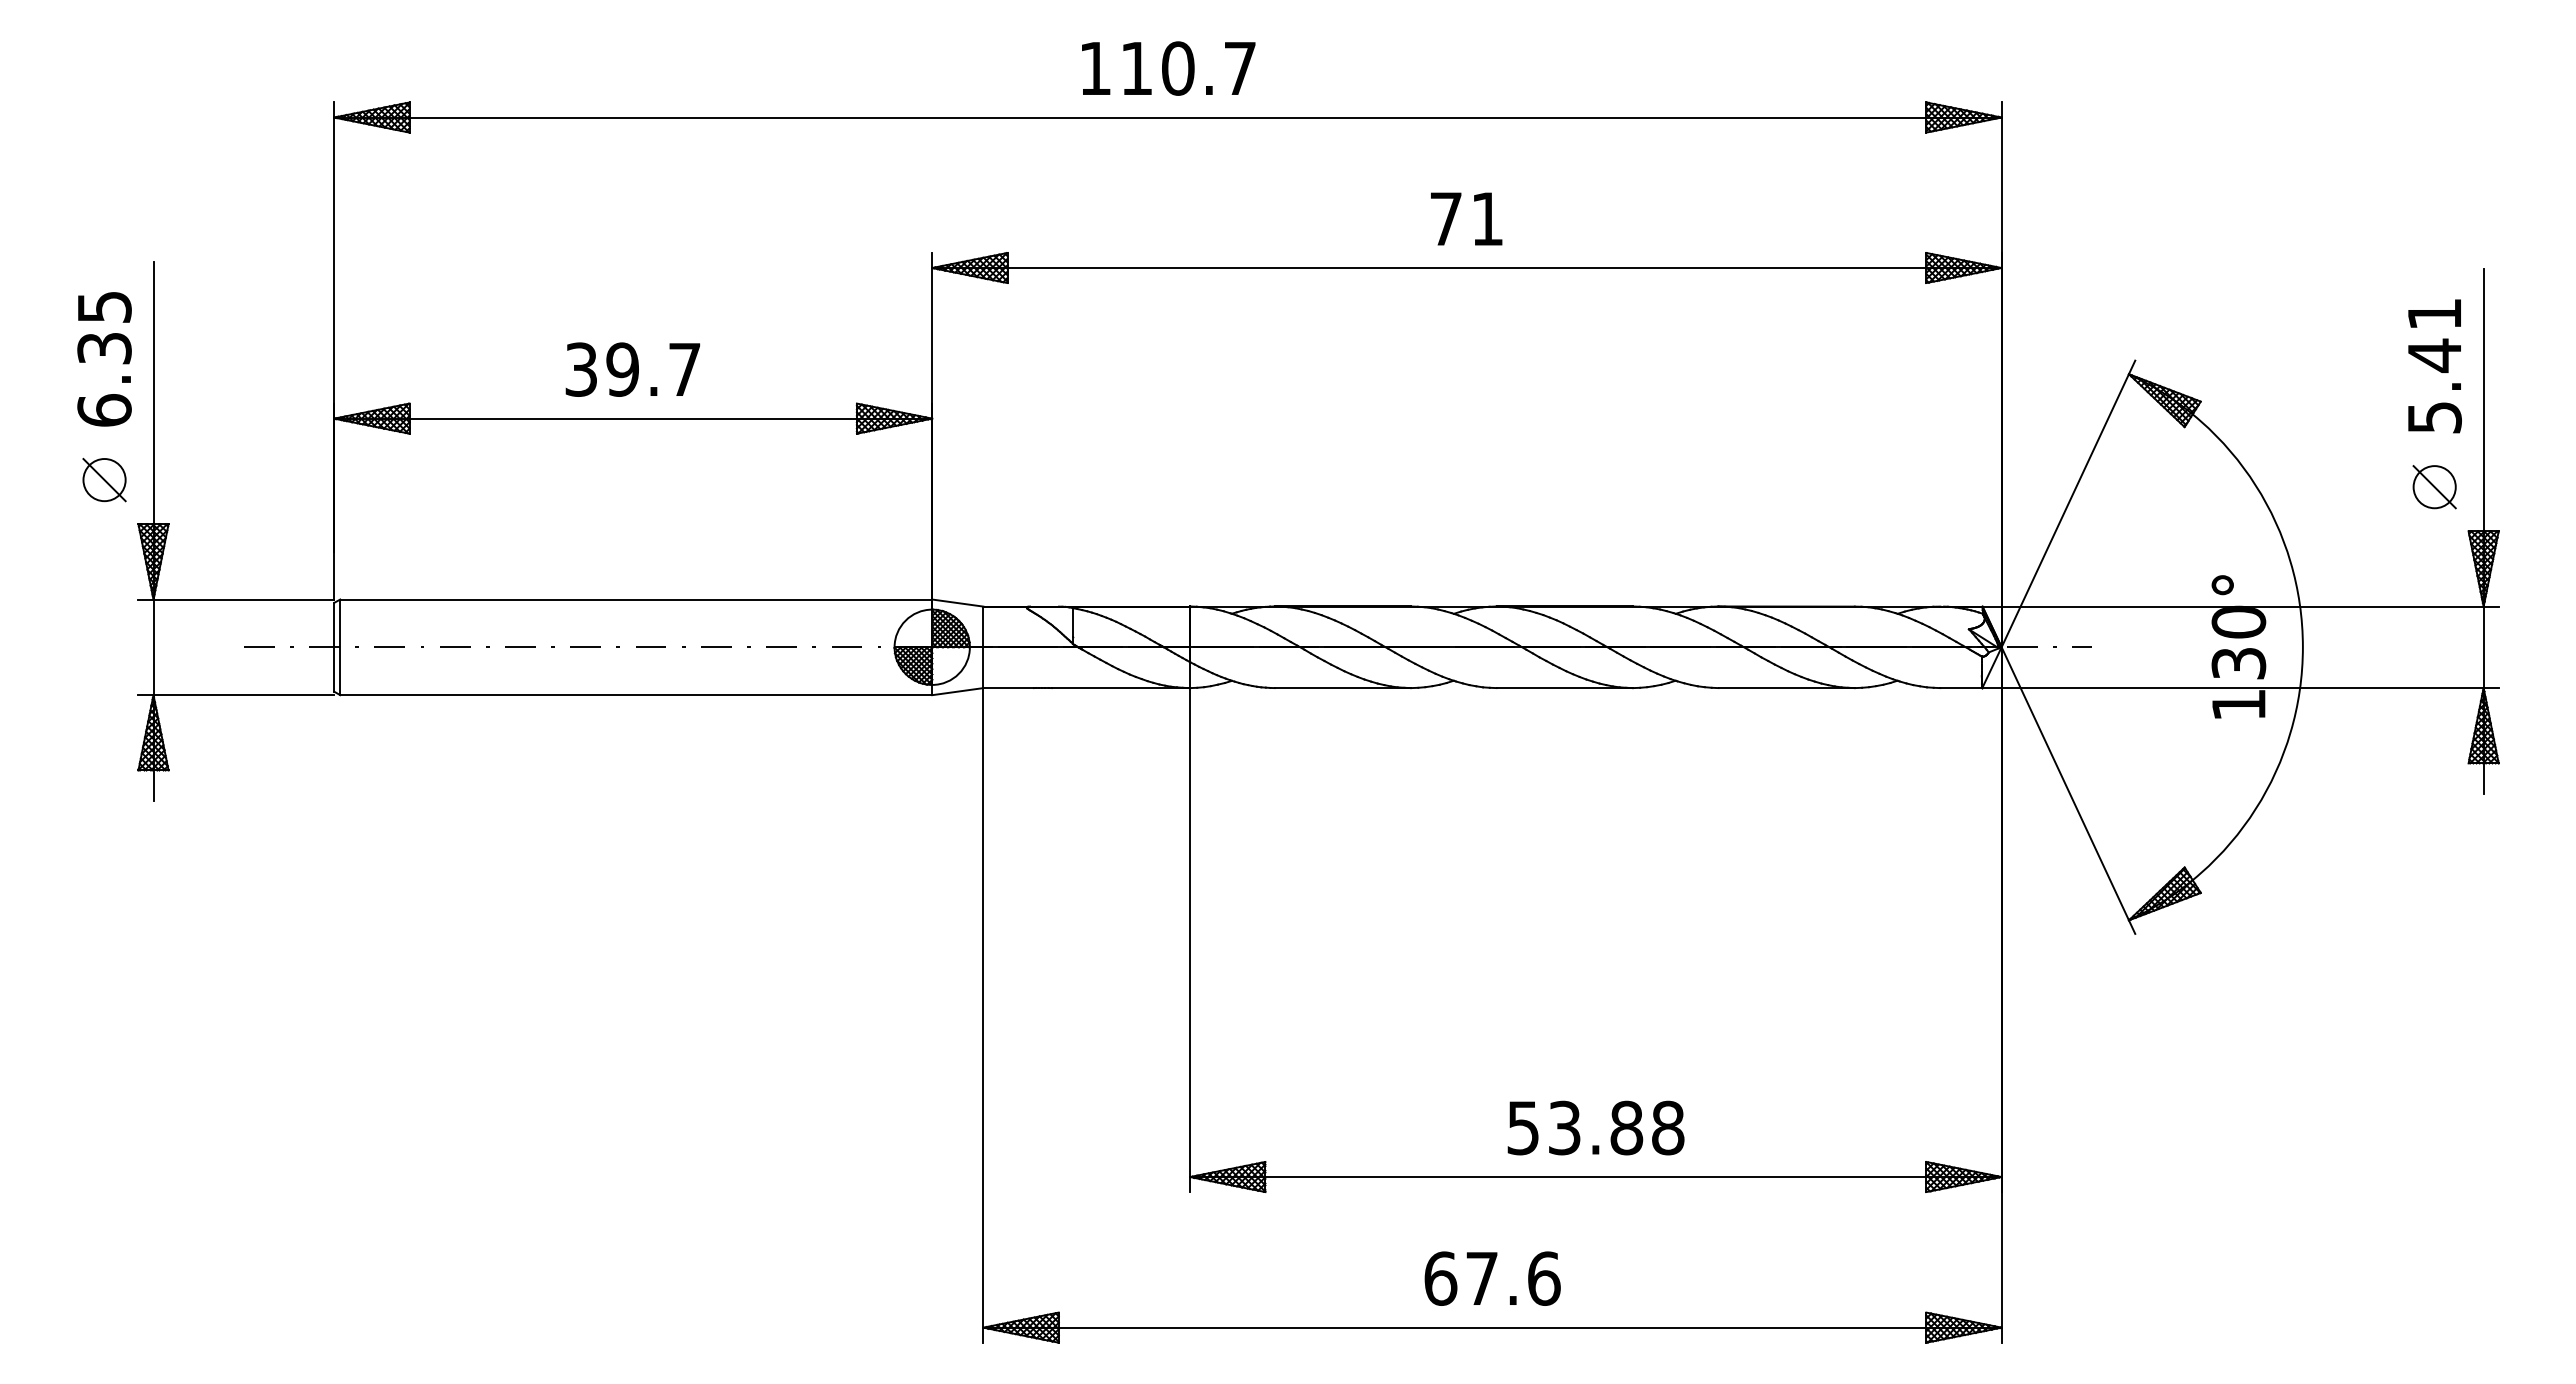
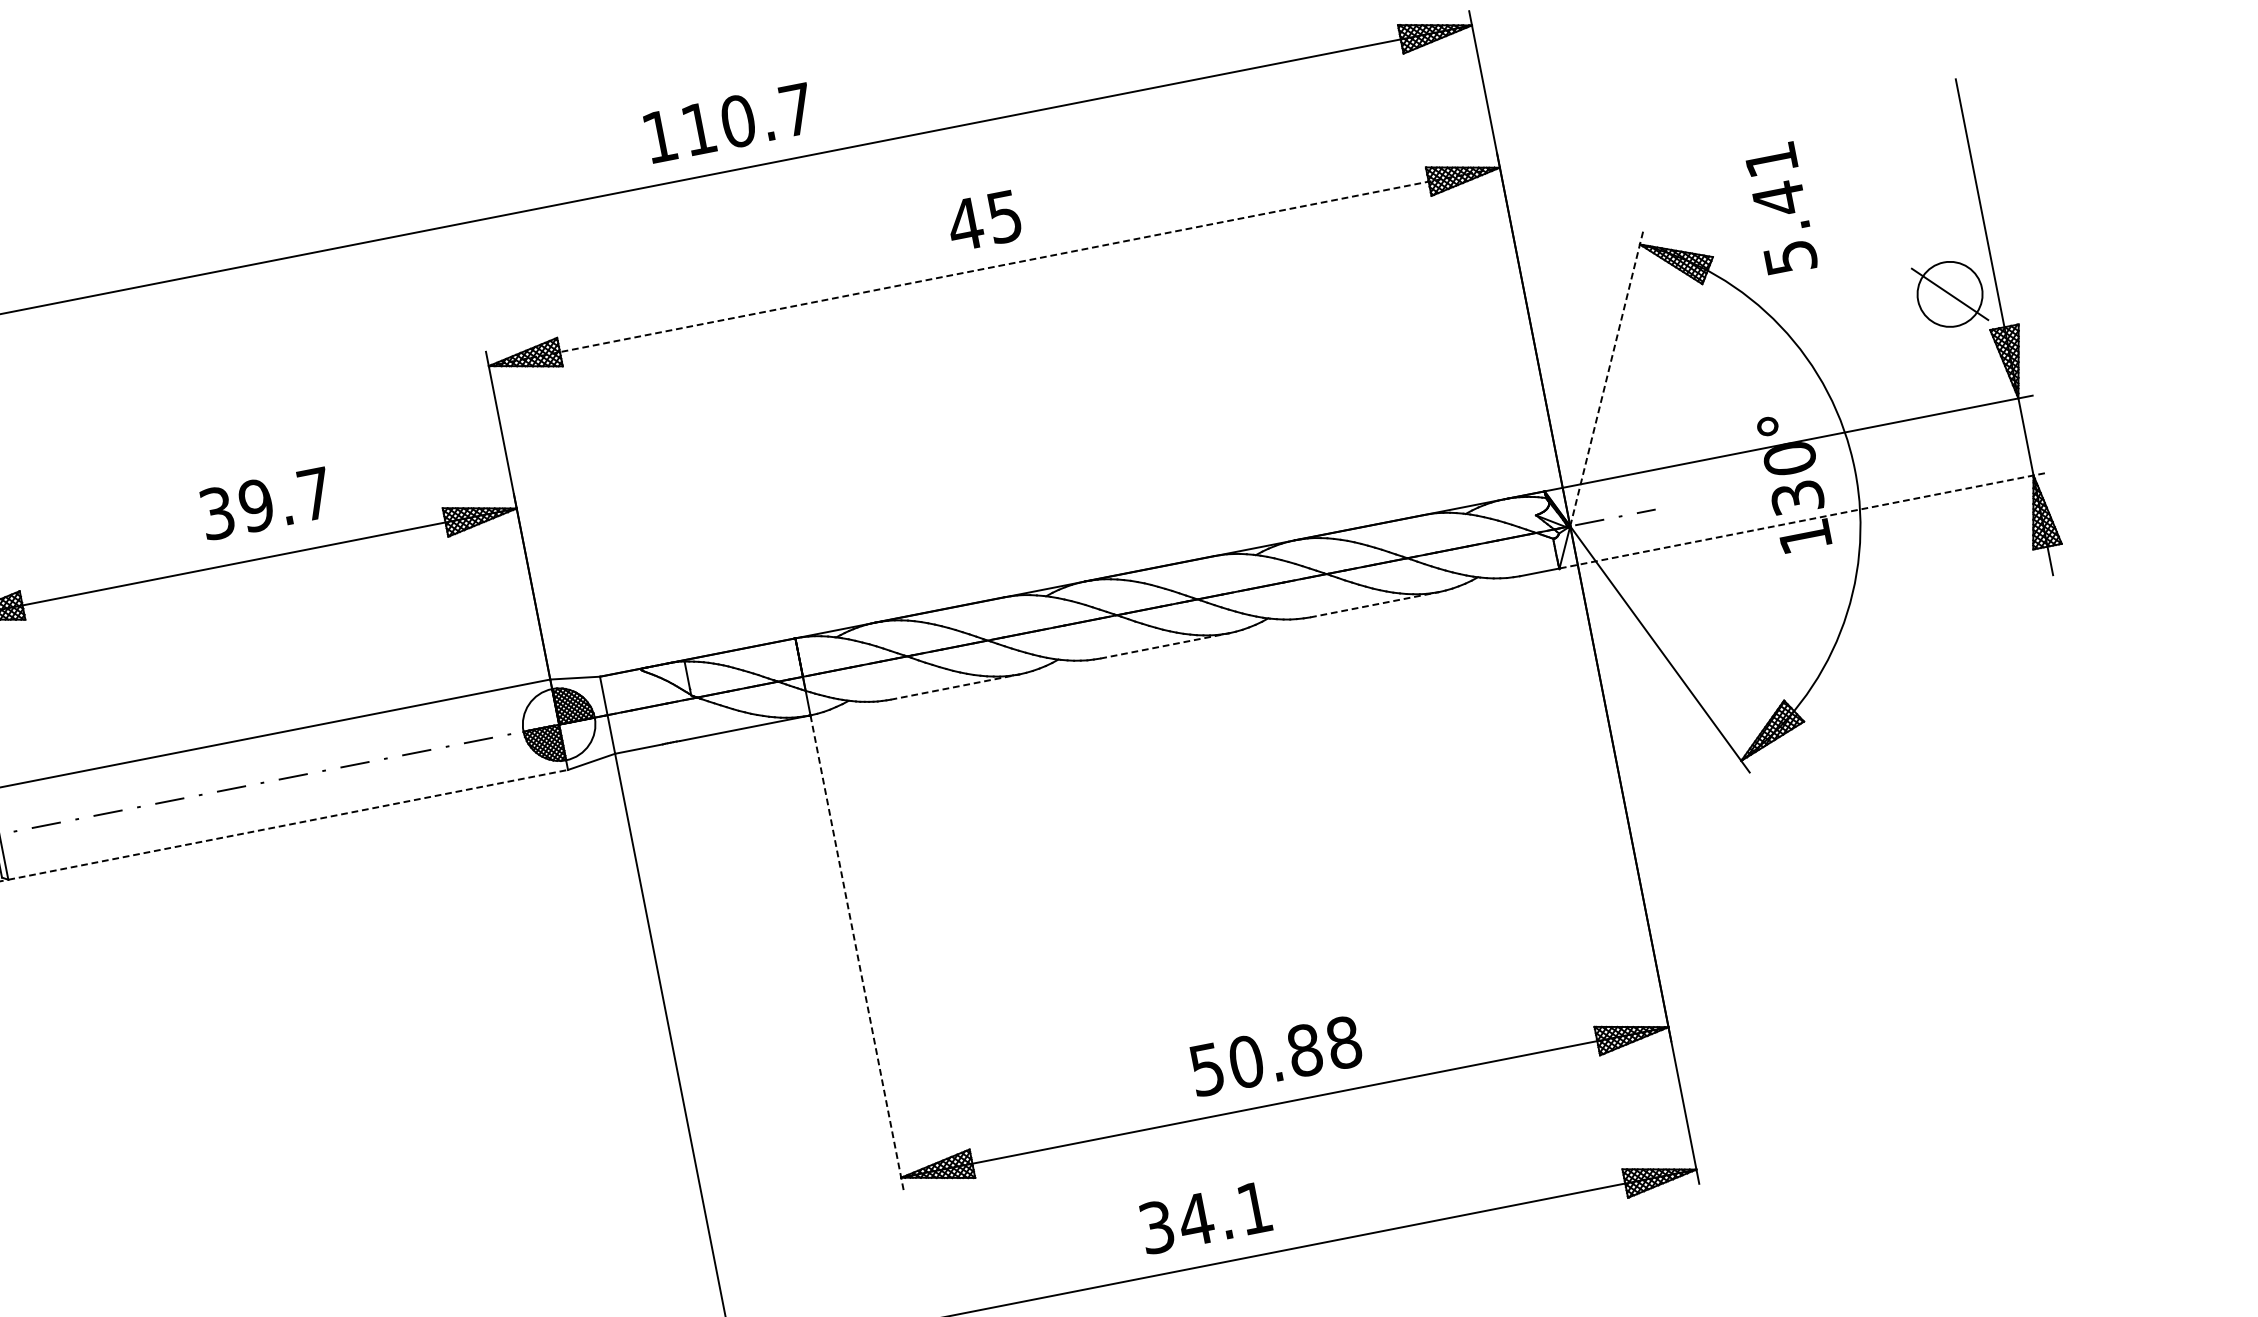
text: (1168, 68) -> (729, 123), moved
text: (1465, 219) -> (983, 221), 71 -> 45
line: (1466, 268) -> (994, 267), solid -> dashed
text: (2434, 366) -> (1780, 209), moved
text: (632, 369) -> (265, 503), moved
part: (2434, 487) -> (1949, 294), size x1.6
line: (2068, 503) -> (1606, 377), solid -> dashed
line: (1343, 688) -> (955, 687), solid -> dashed
line: (1565, 688) -> (1165, 646), solid -> dashed
line: (1787, 688) -> (1375, 604), solid -> dashed
line: (2241, 688) -> (1804, 520), solid -> dashed
line: (636, 695) -> (288, 825), solid -> dashed
line: (1190, 940) -> (857, 953), solid -> dashed
text: (1564, 1127) -> (1246, 1061), 53.88 -> 50.88
text: (1492, 1278) -> (1205, 1217), 67.6 -> 34.1

